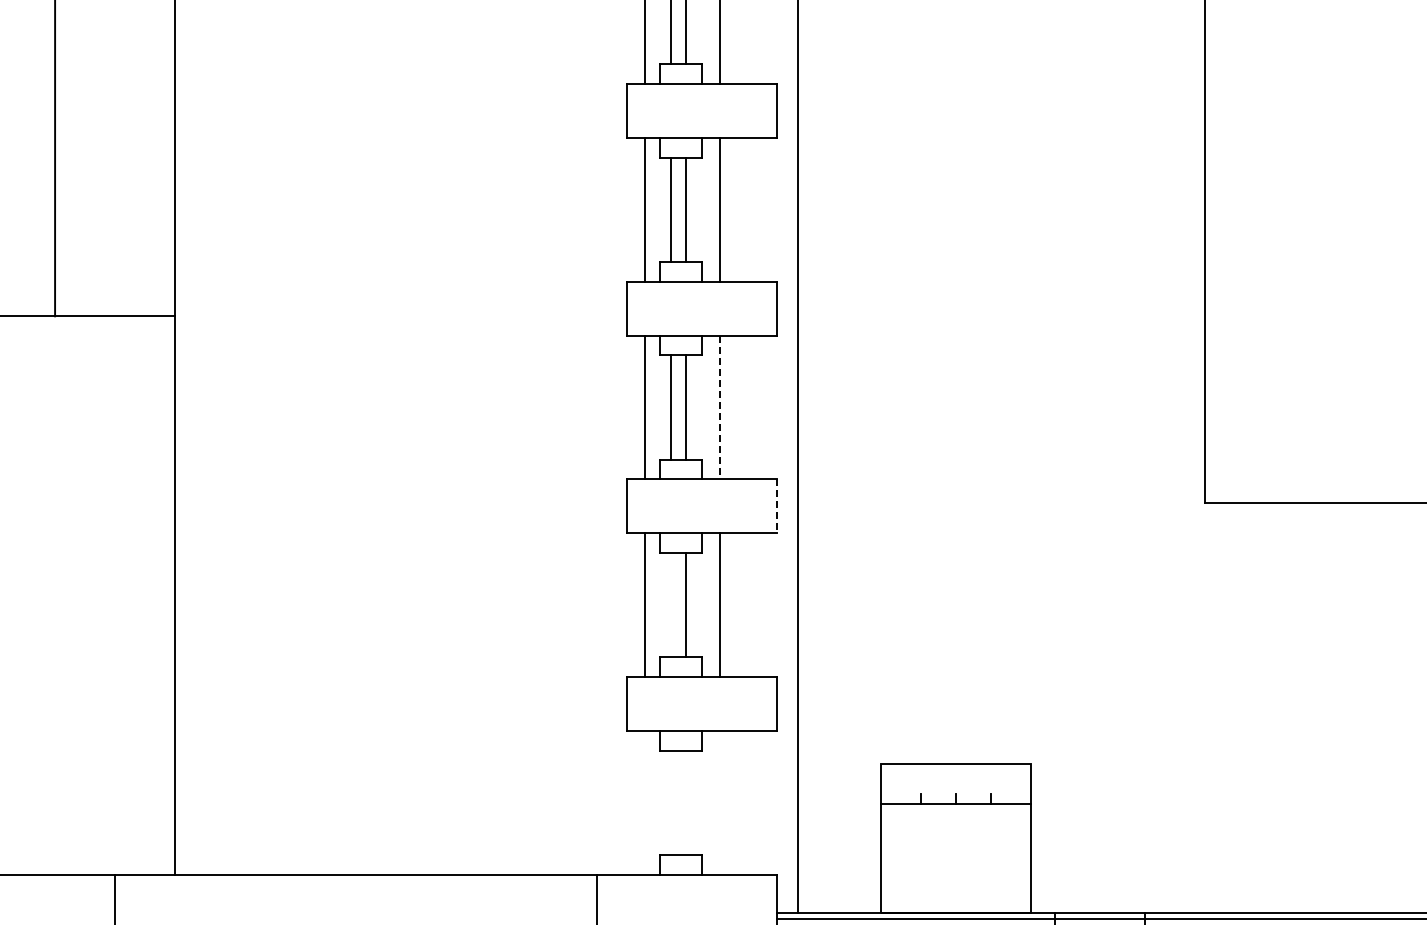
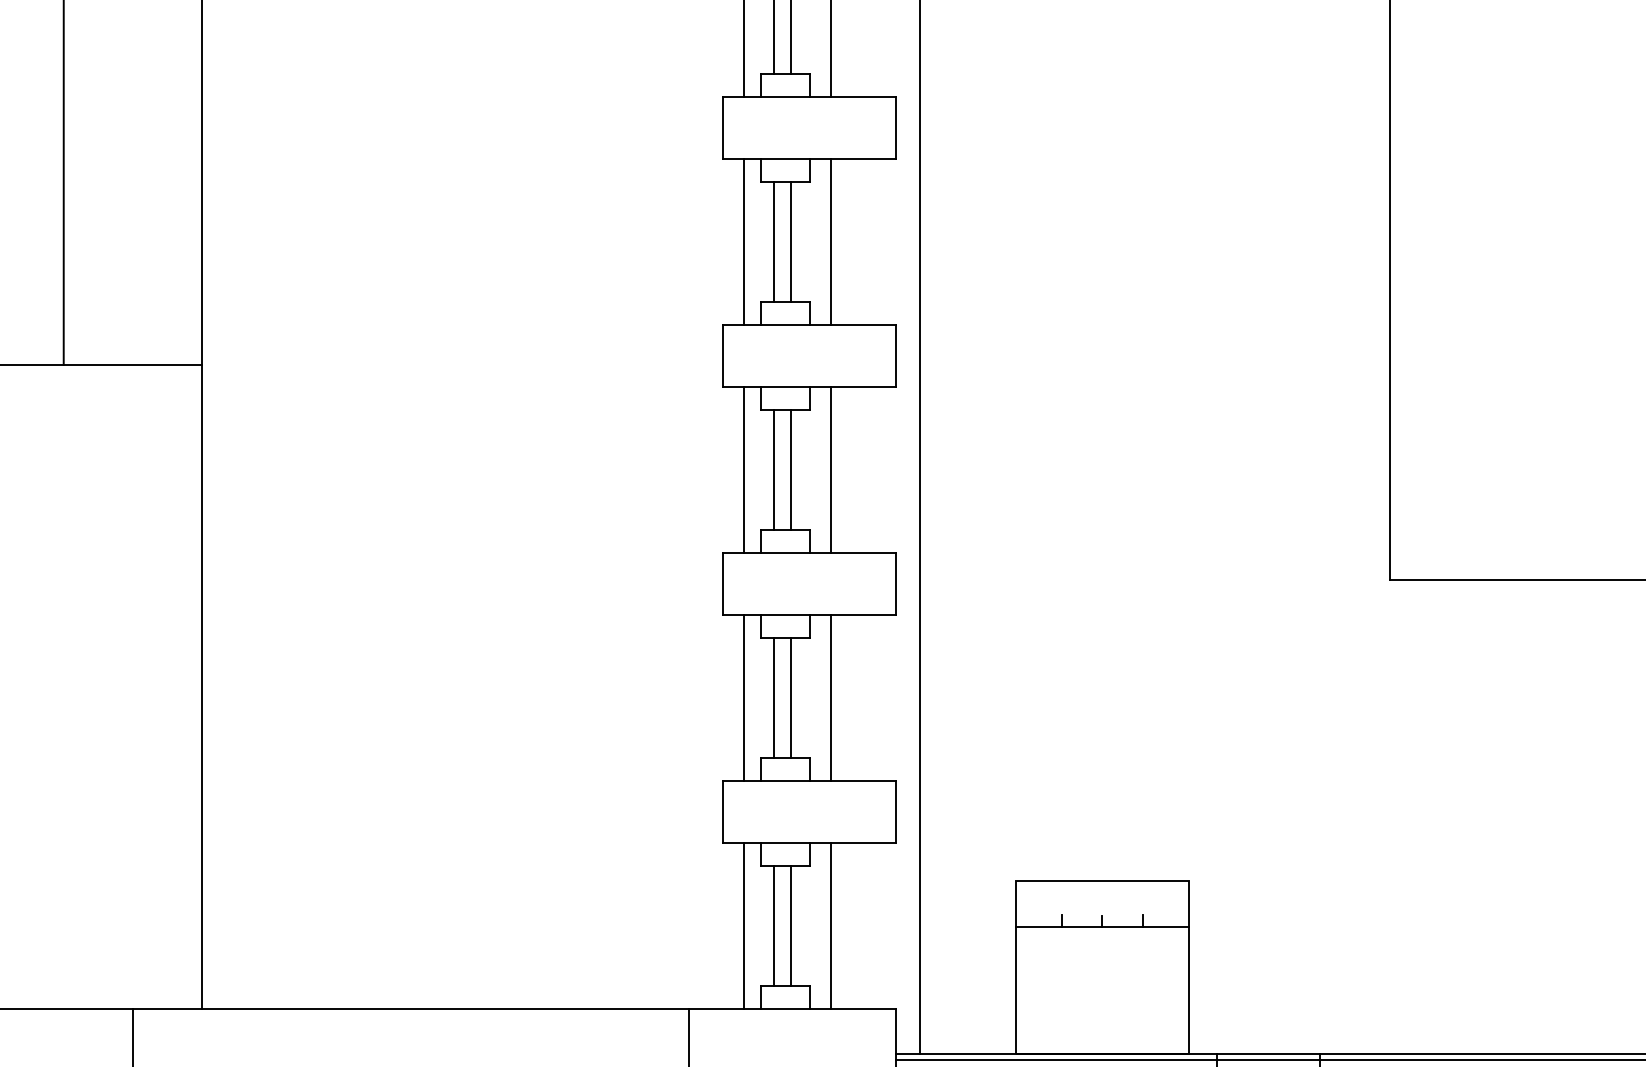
line: (720, 407) -> (831, 470), dashed -> solid
line: (776, 506) -> (895, 584), dashed -> solid
line: (670, 604) -> (773, 697), added
line: (645, 802) -> (744, 925), added
line: (670, 802) -> (773, 925), added
line: (686, 802) -> (791, 925), added
line: (720, 802) -> (831, 925), added

